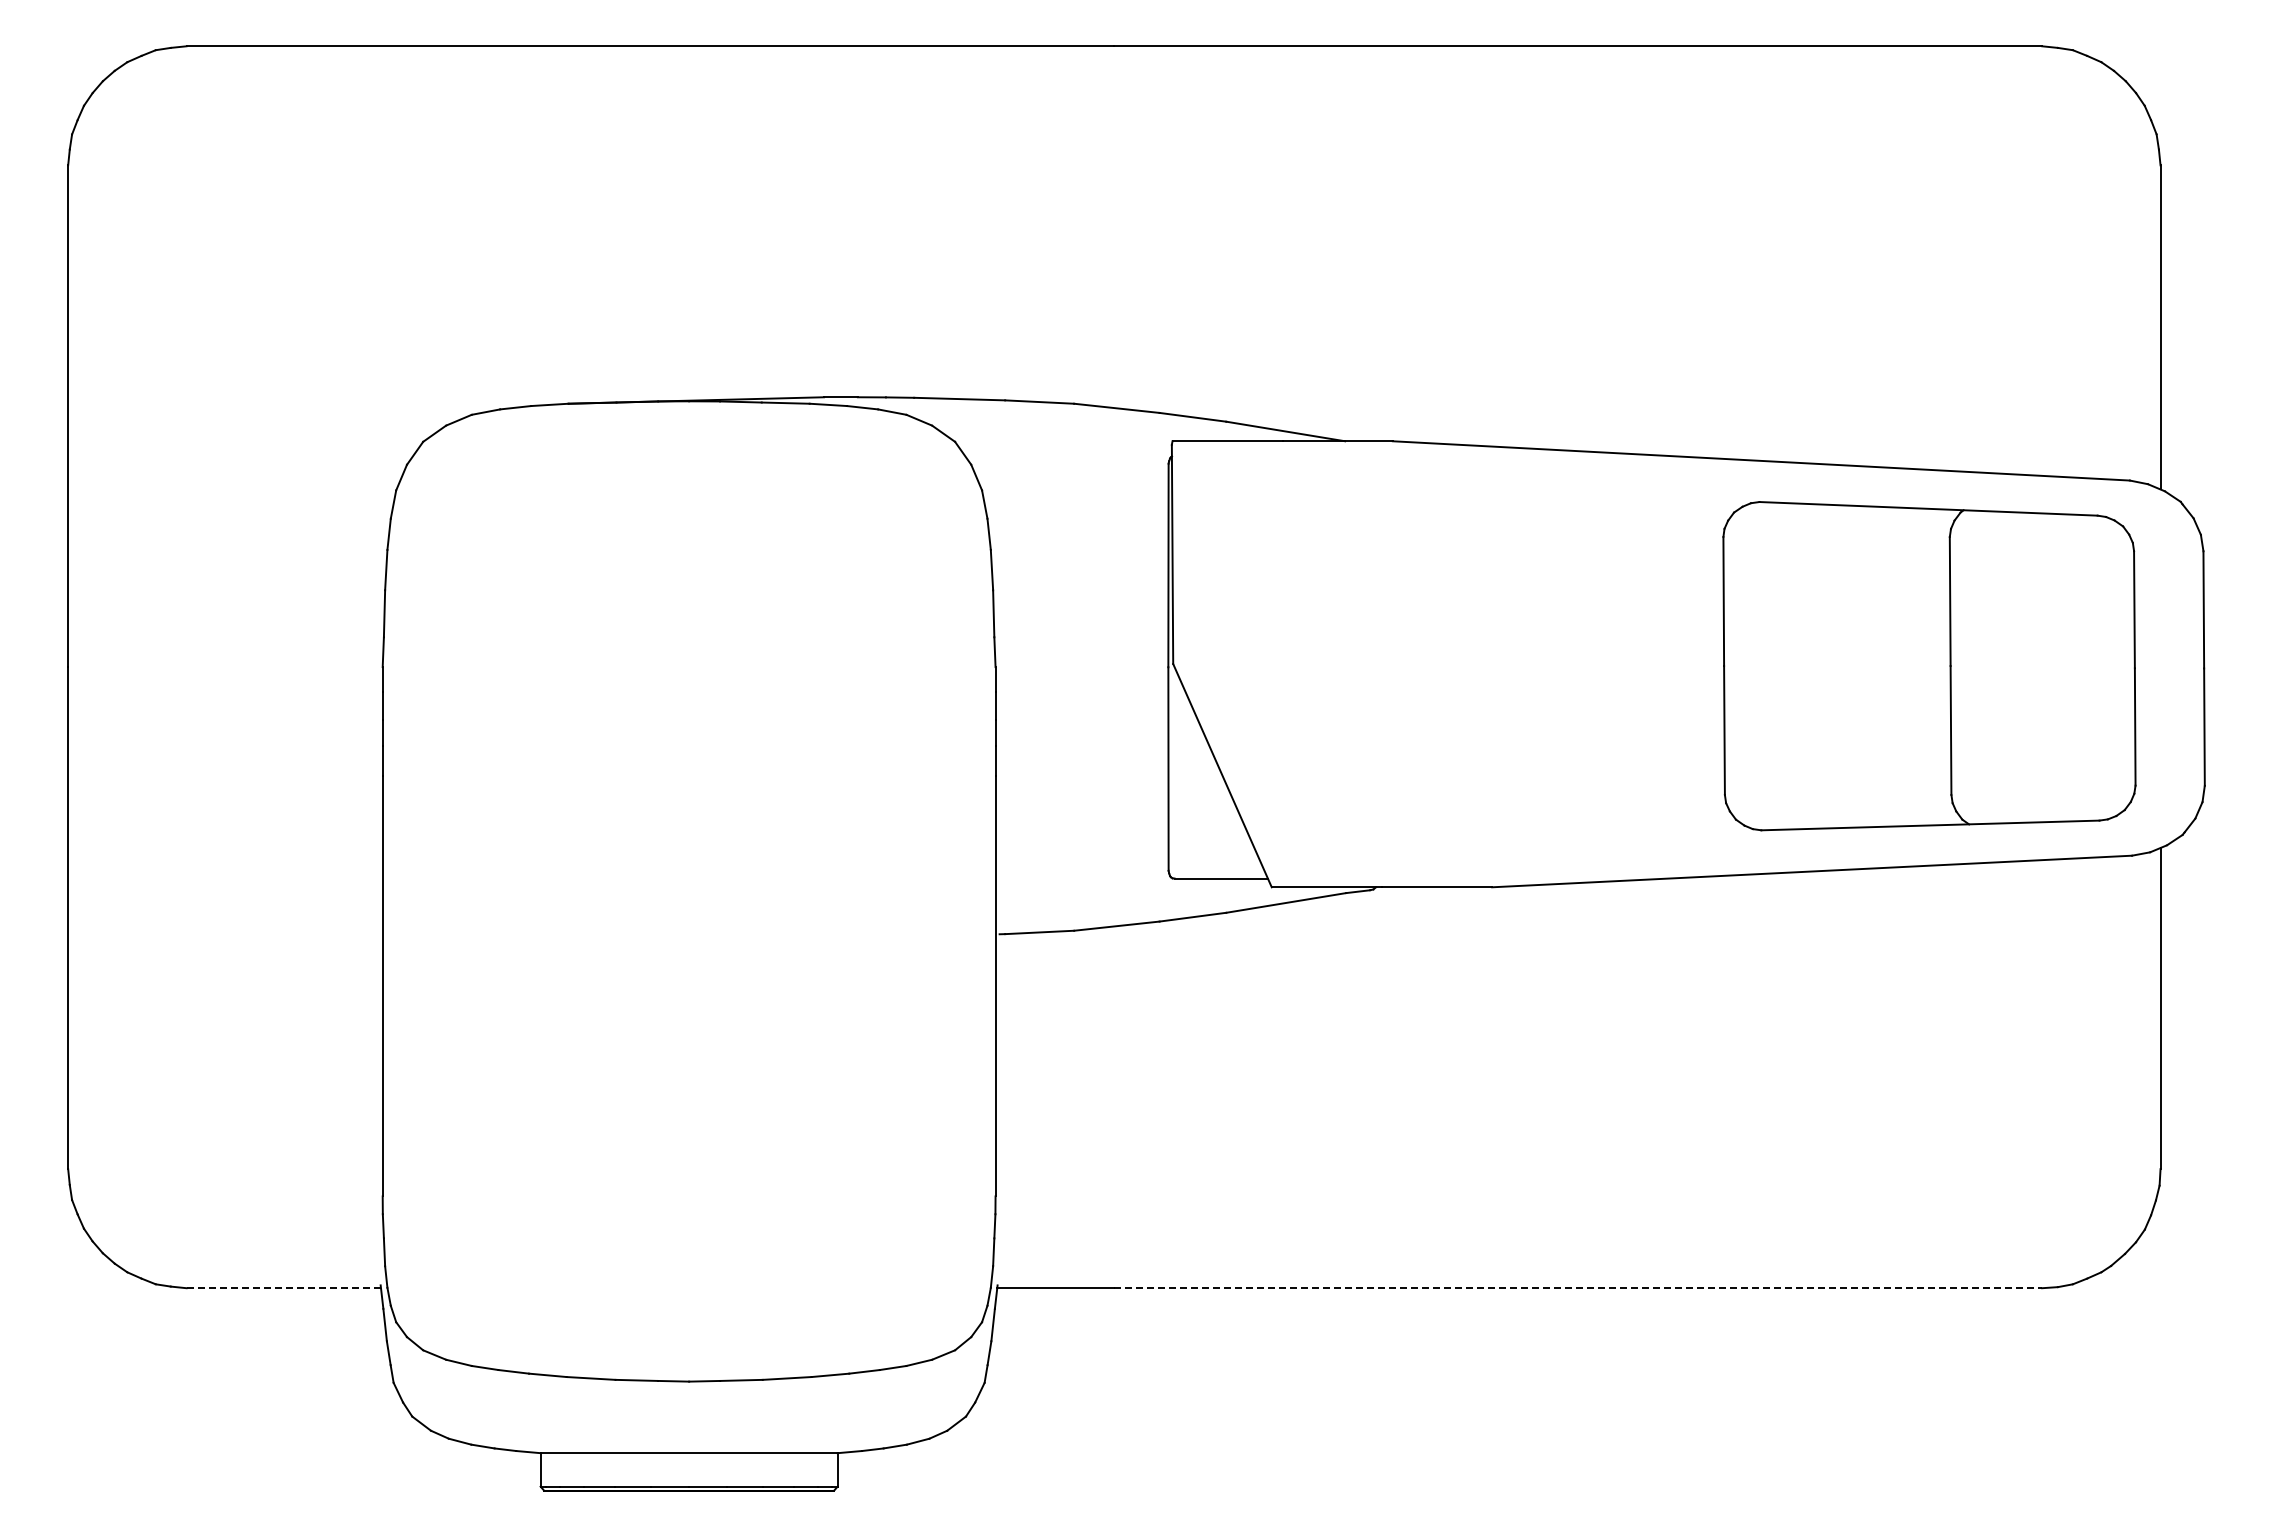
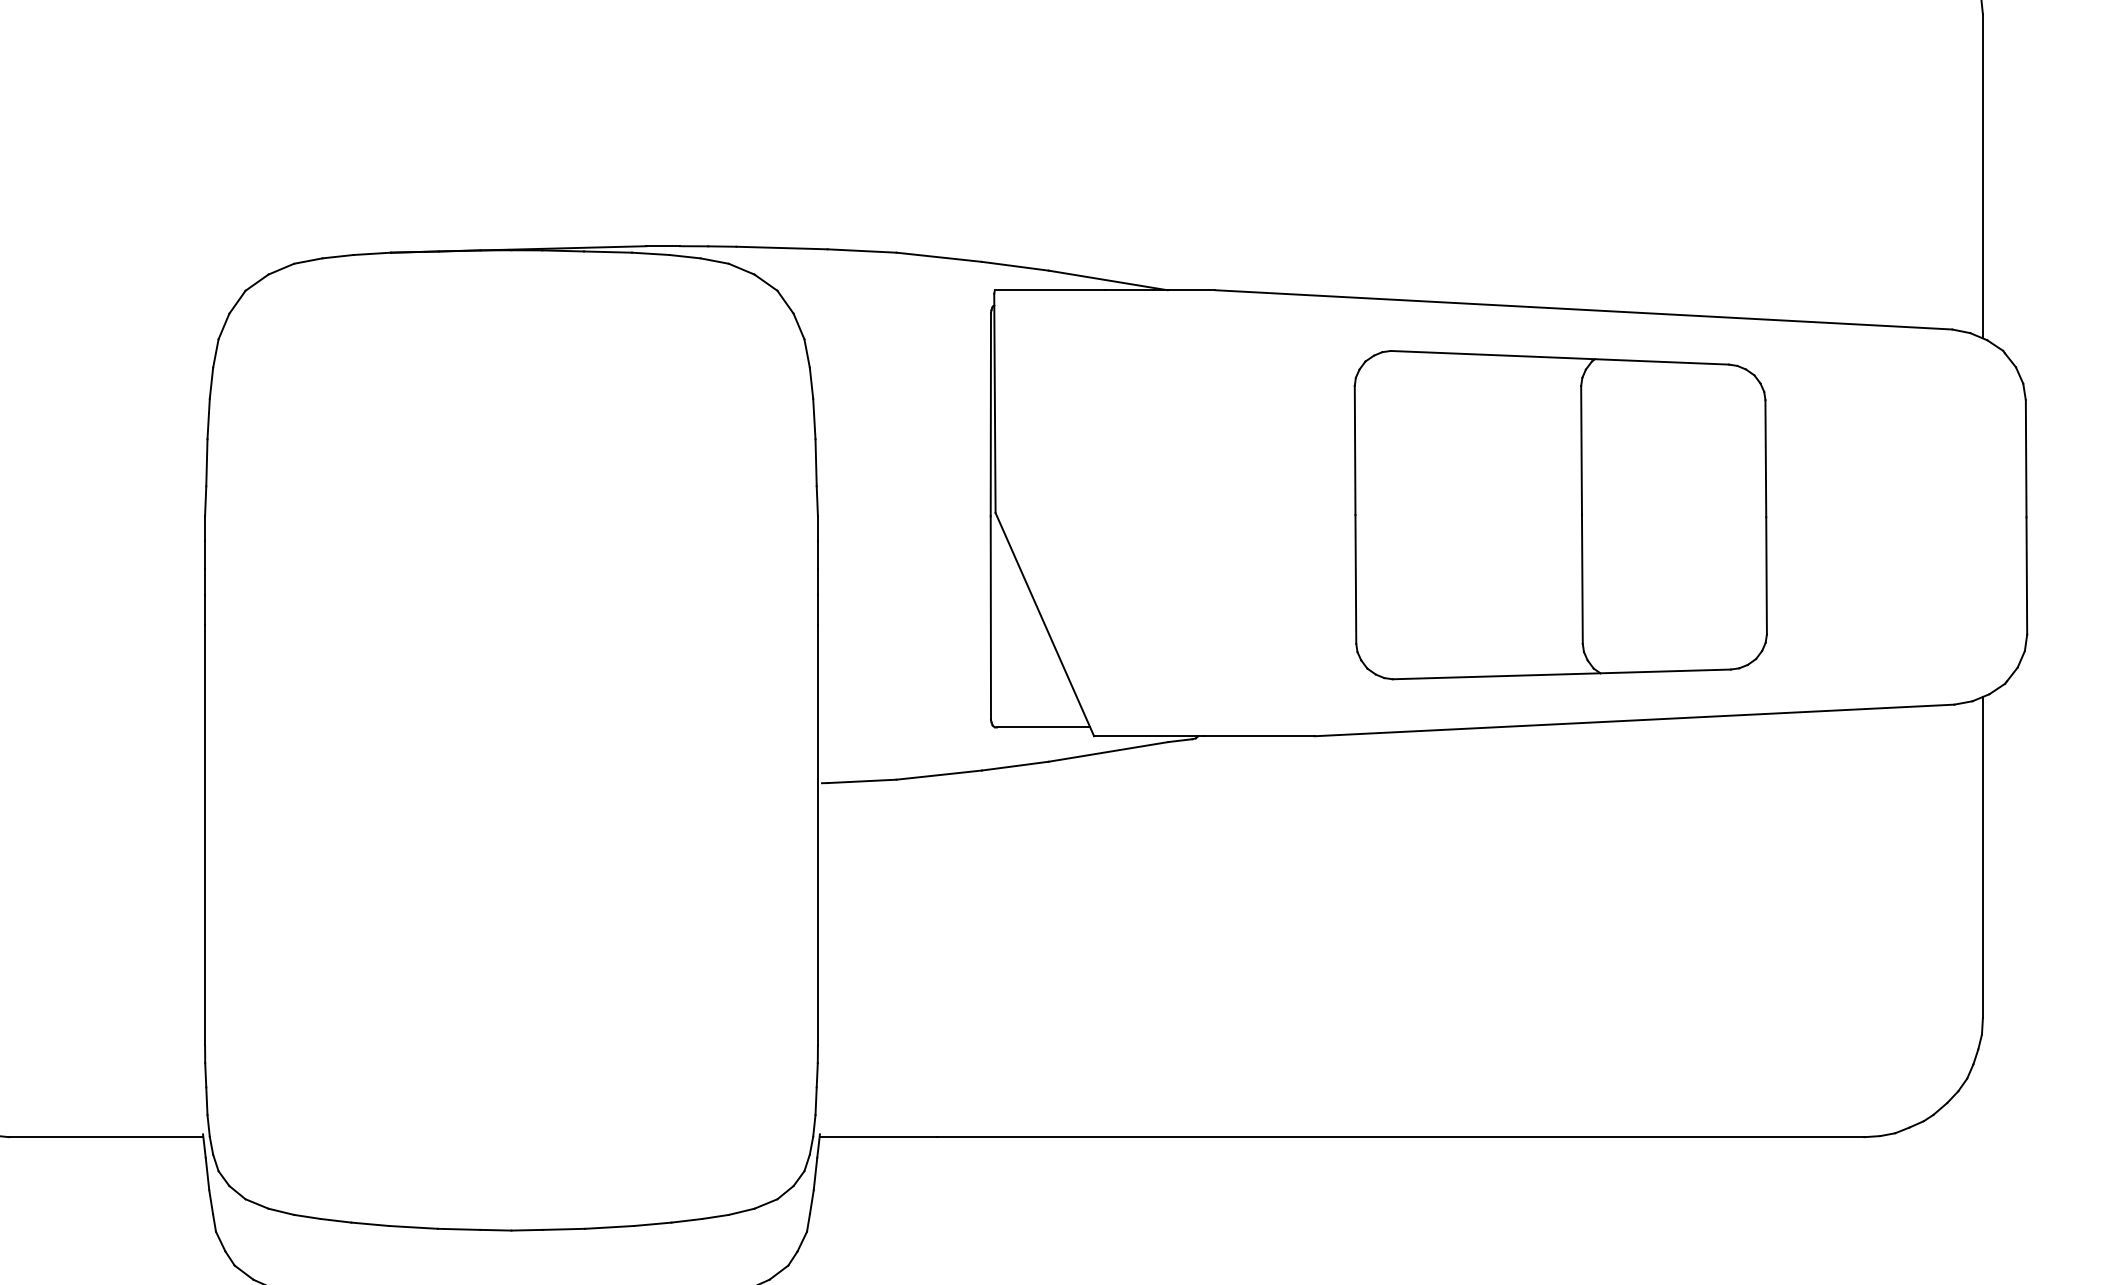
part: (1929, 666) -> (1560, 515), moved
line: (284, 1288) -> (106, 1137), dashed -> solid
line: (1578, 1288) -> (1400, 1137), dashed -> solid

